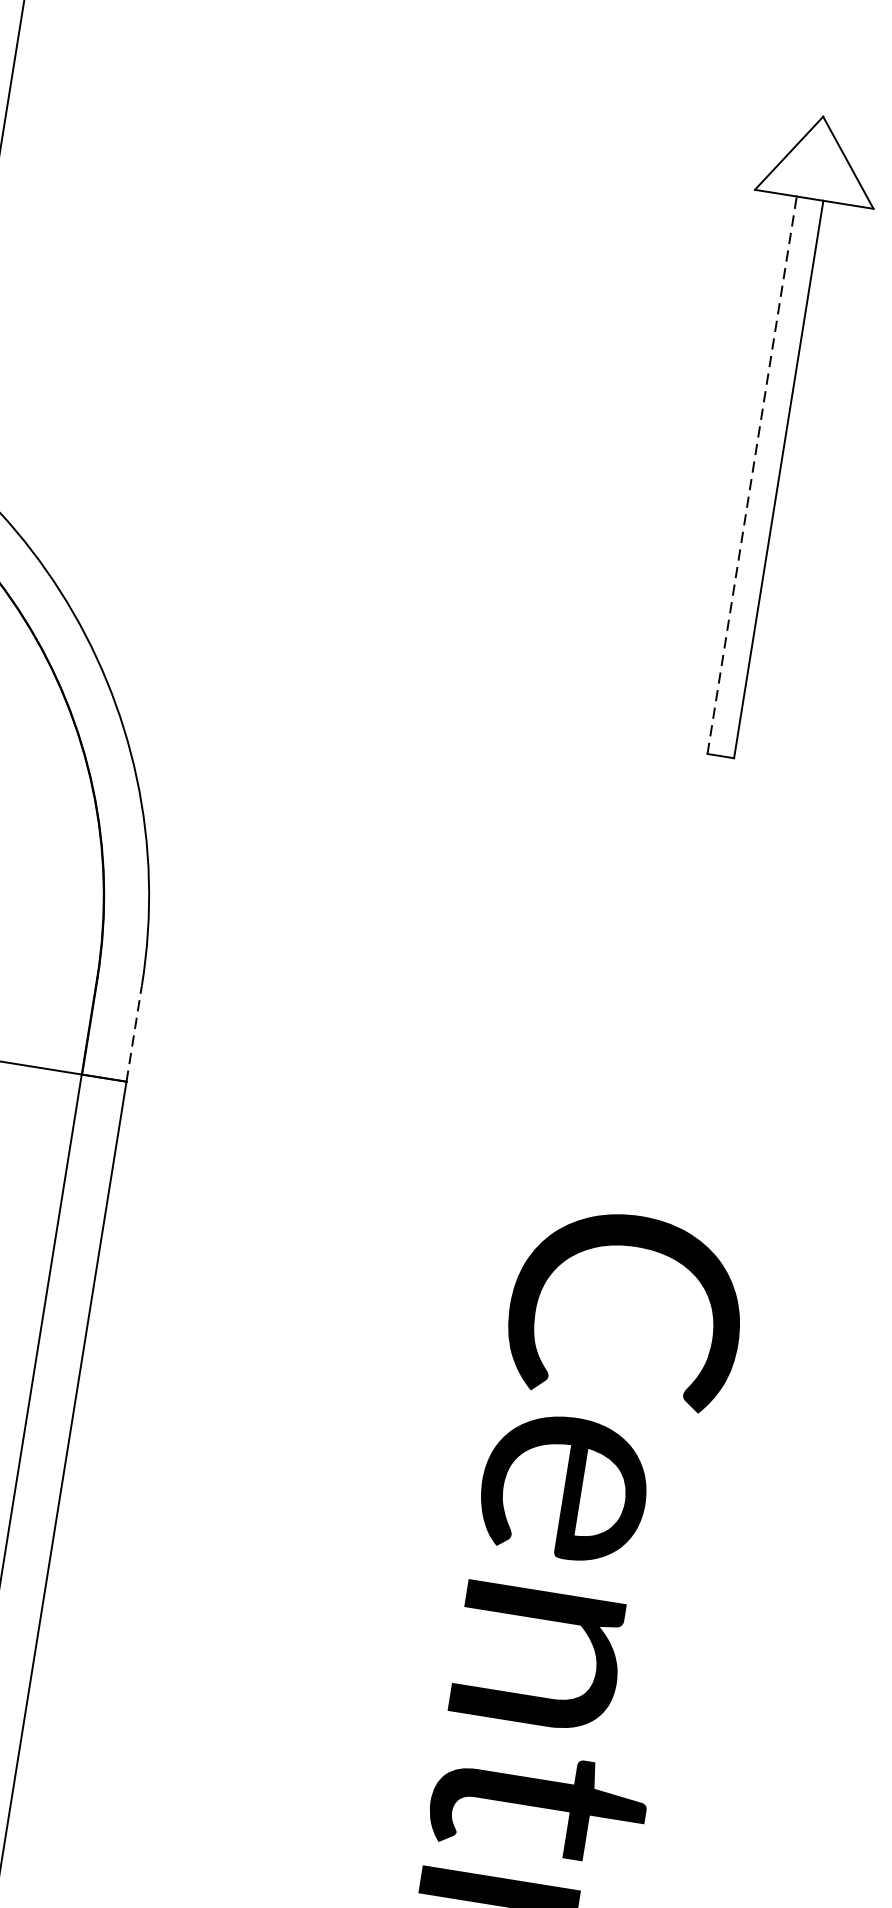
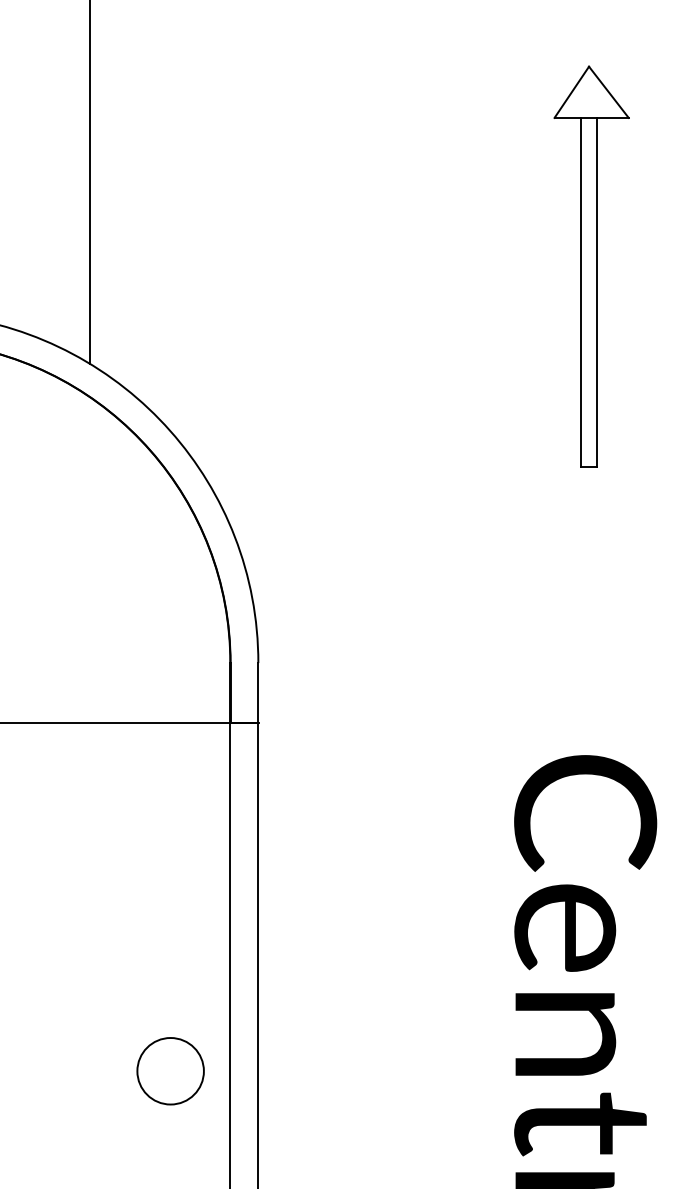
line: (752, 473) -> (580, 291), dashed -> solid
line: (134, 1032) -> (258, 692), dashed -> solid

